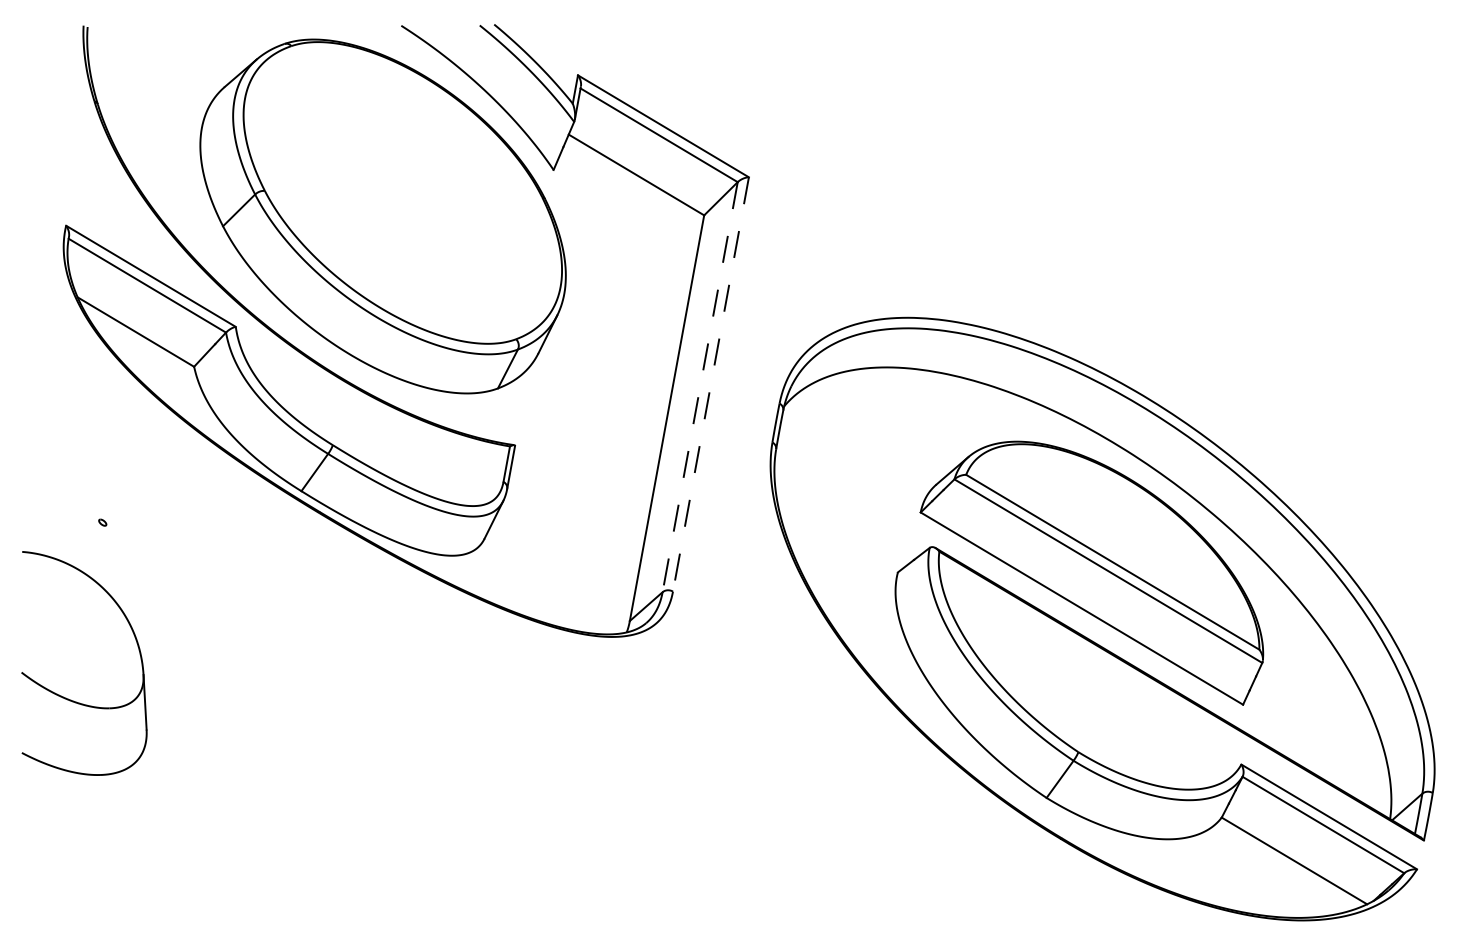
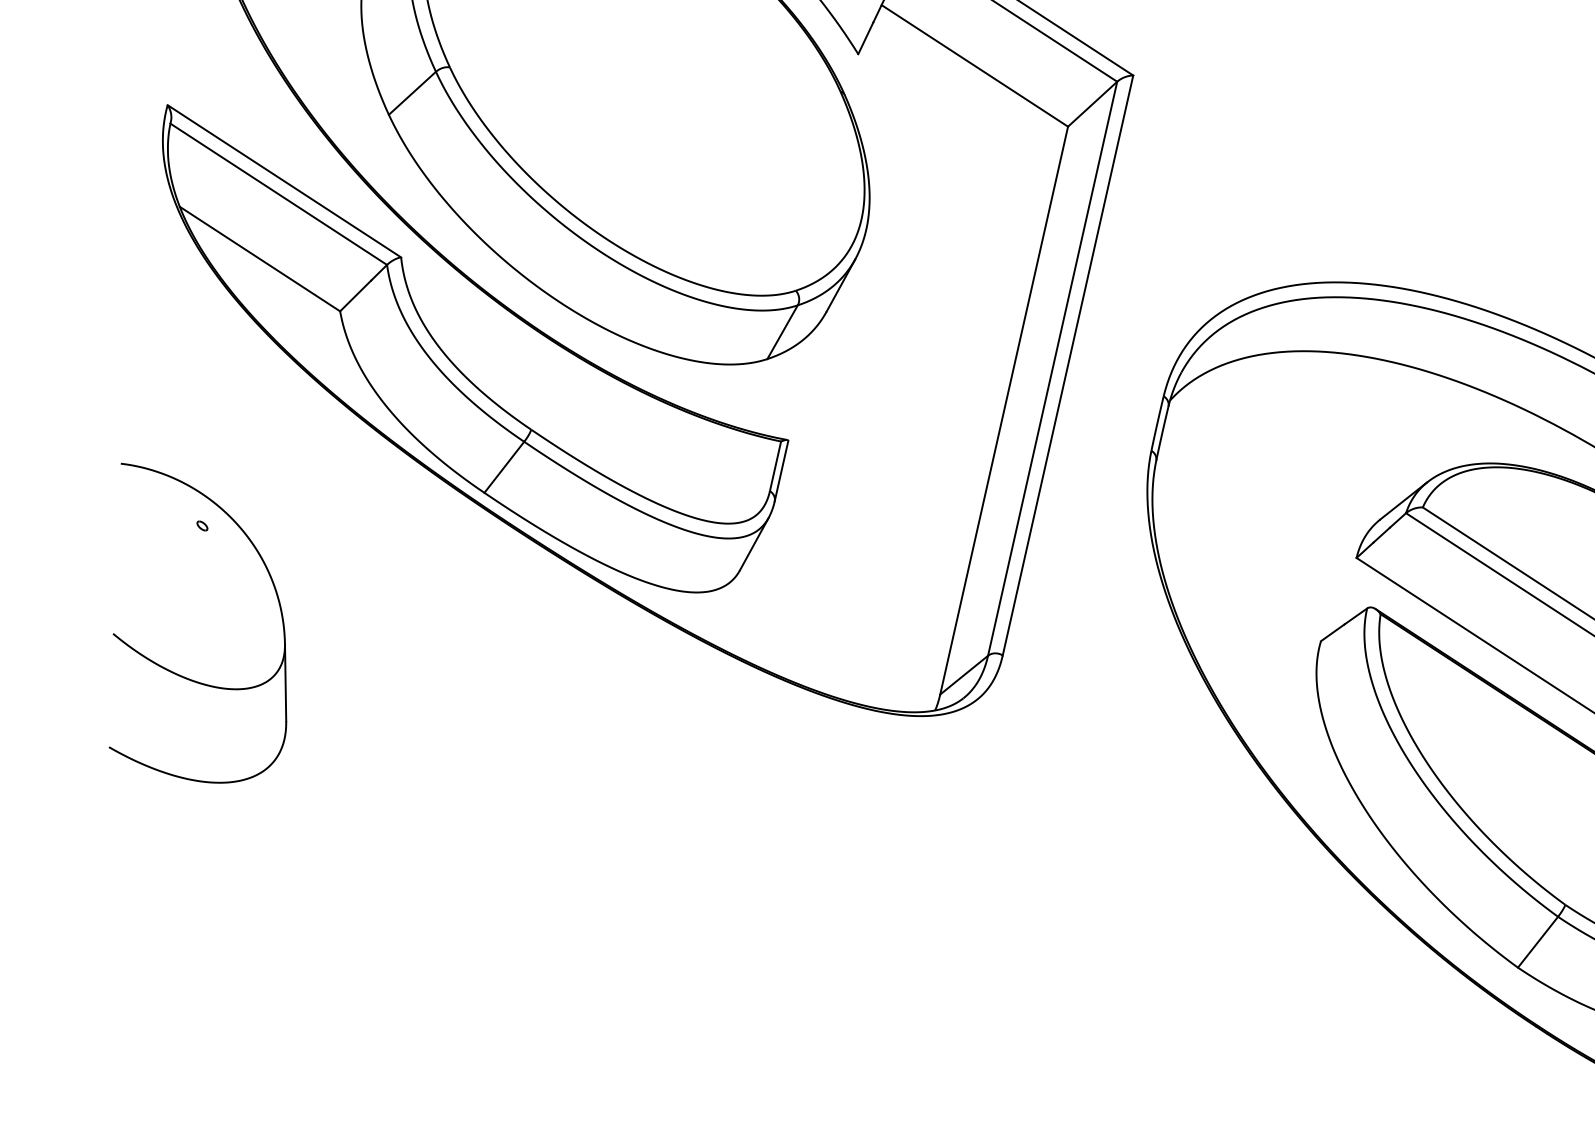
line: (710, 384) -> (1067, 365), dashed -> solid
line: (700, 387) -> (1053, 369), dashed -> solid
part: (71, 699) -> (181, 674), moved

